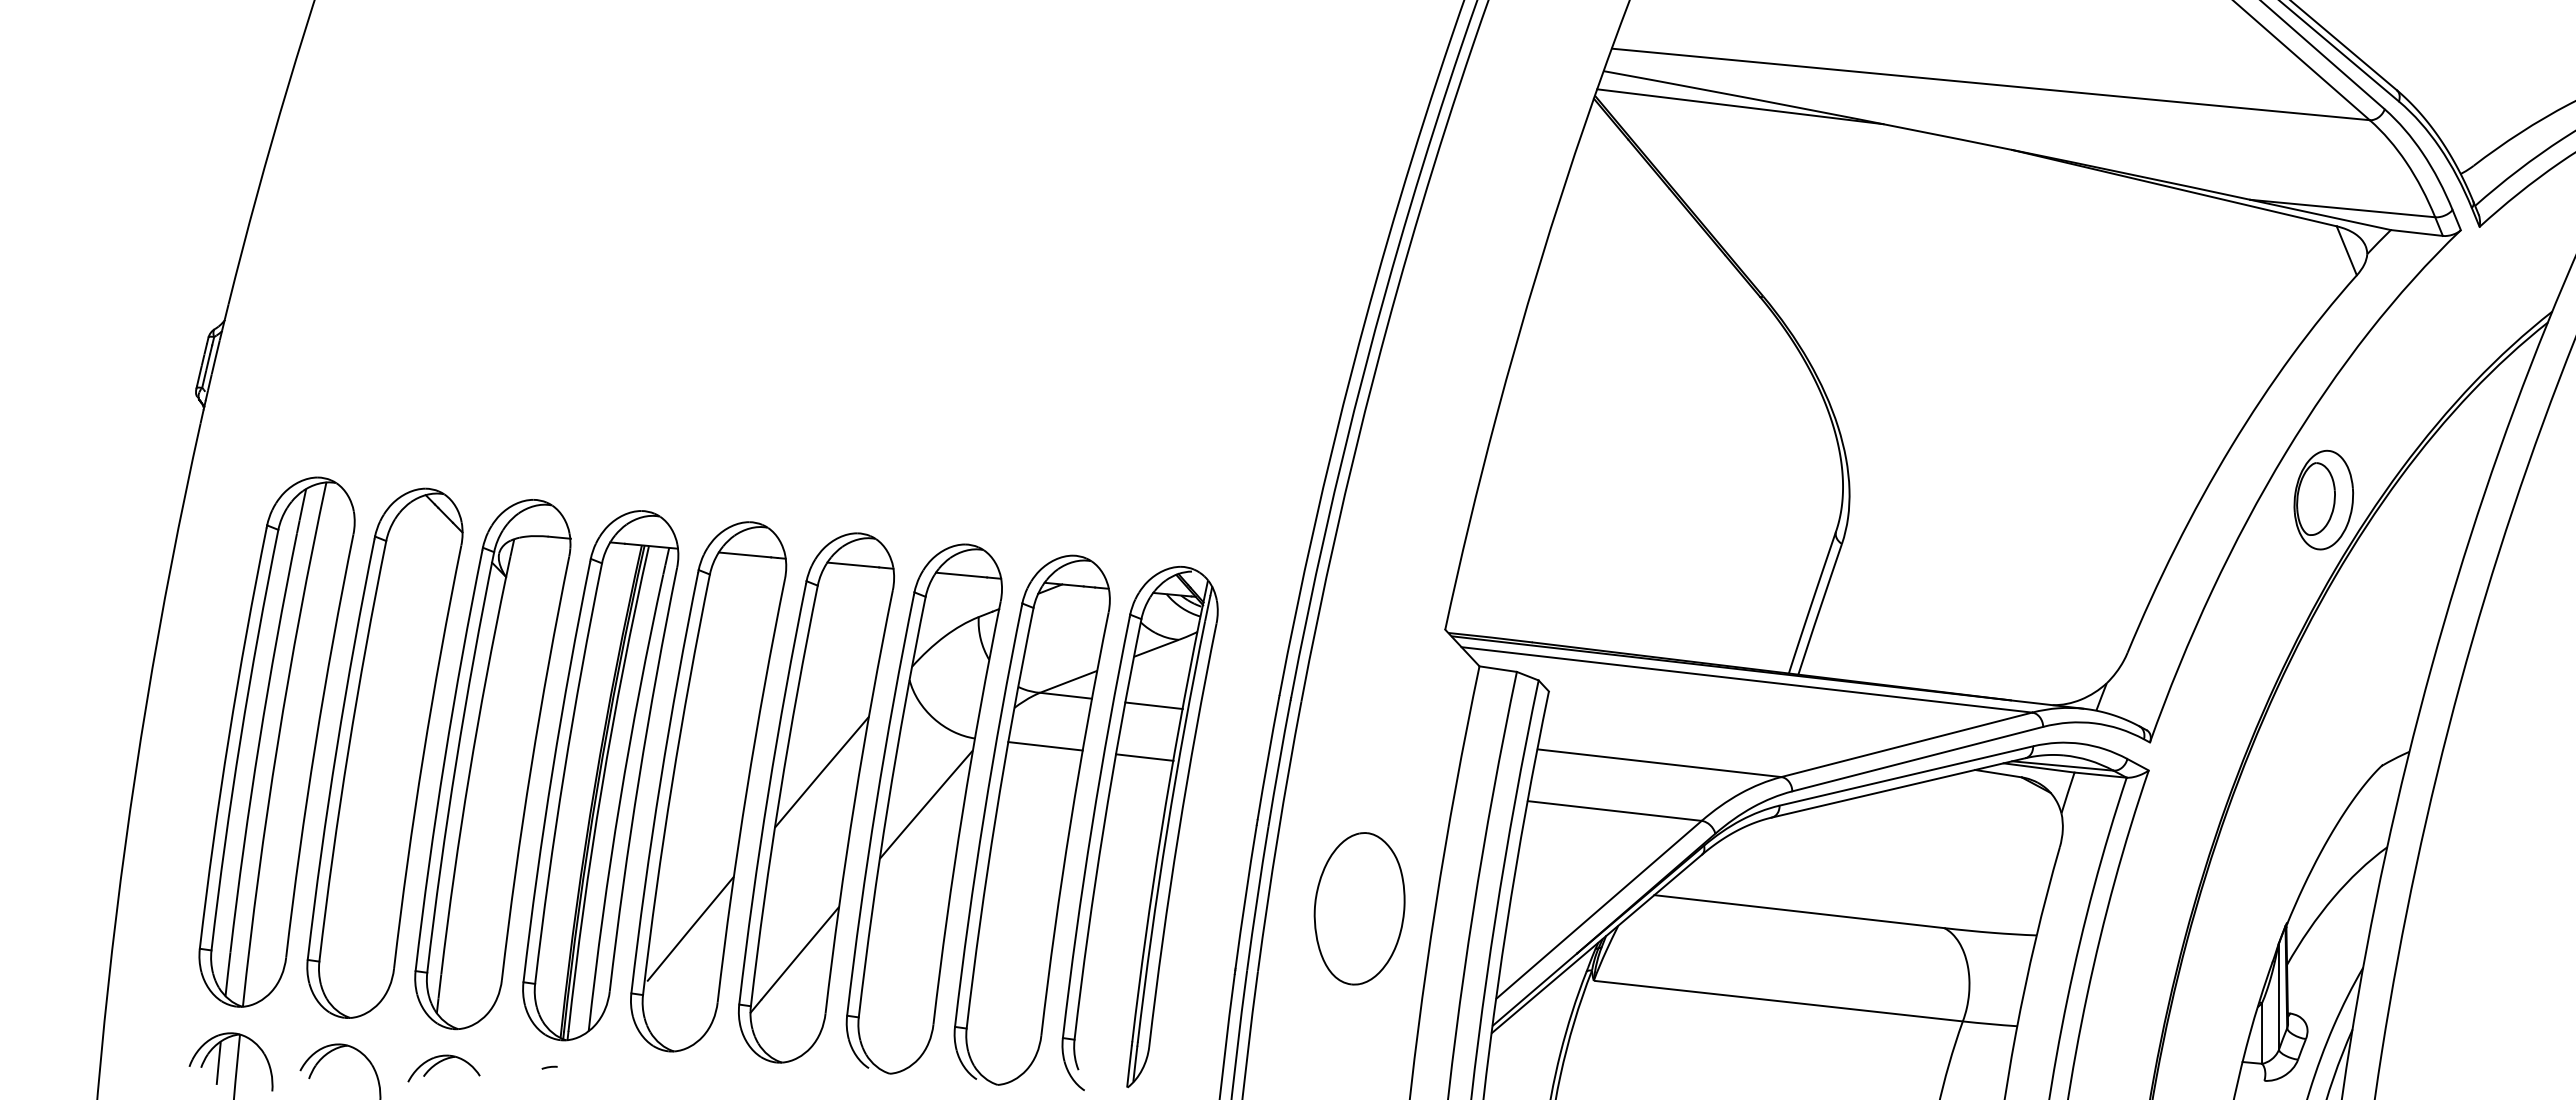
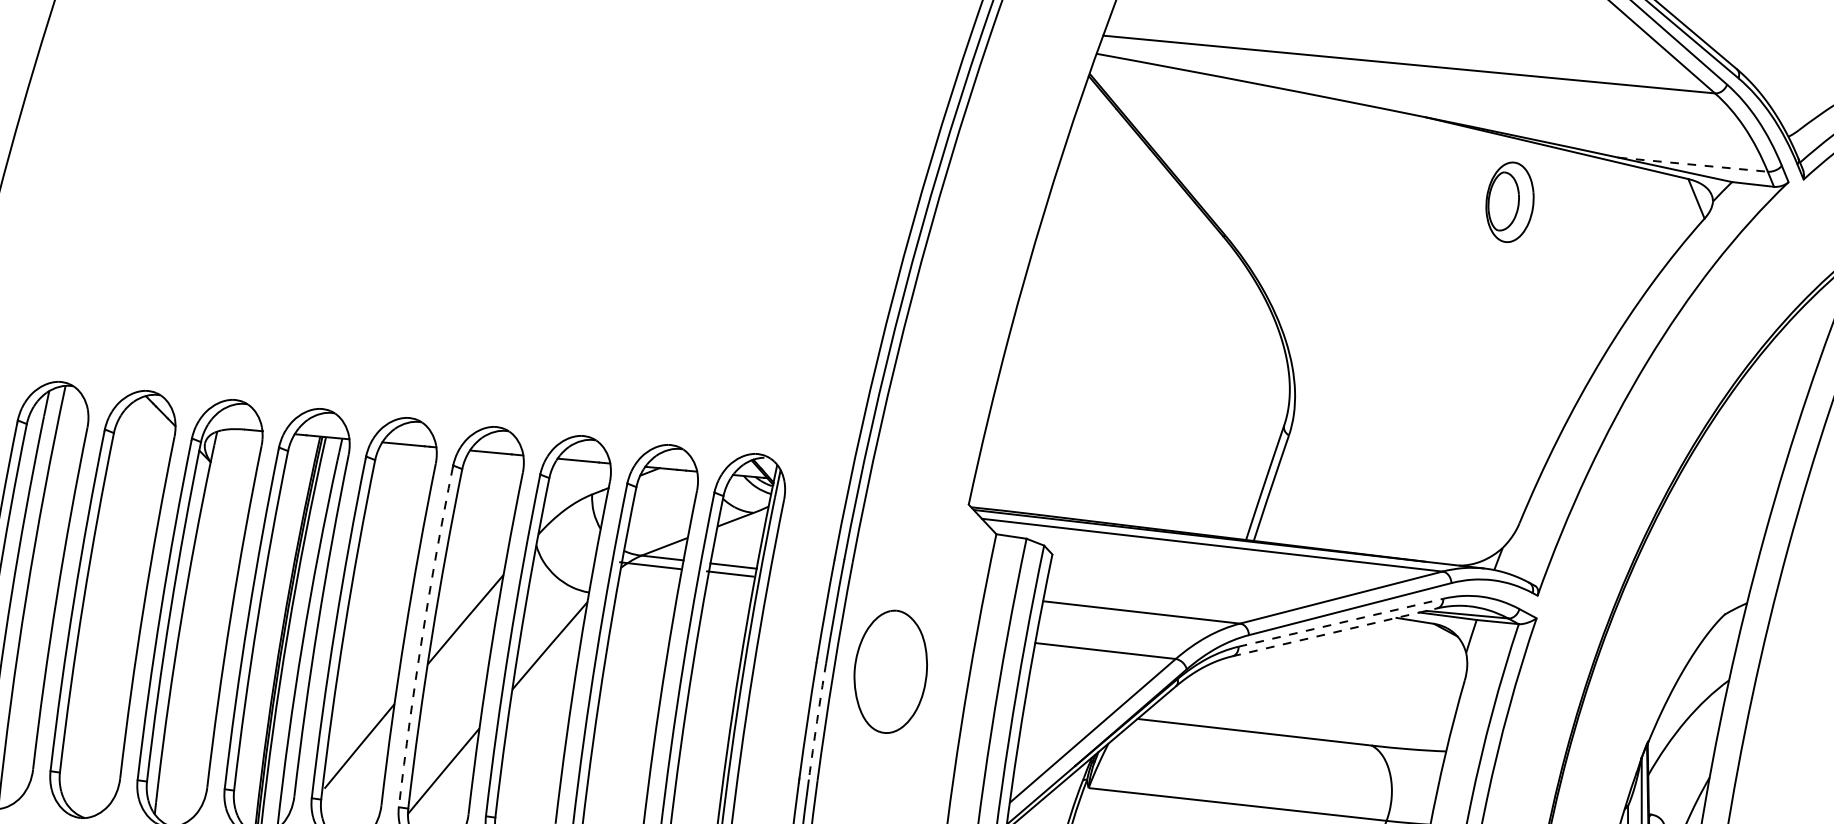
line: (1740, 106) -> (1207, 82), removed
line: (2342, 208) -> (1693, 164), solid -> dashed
part: (2323, 499) -> (1509, 201), moved
line: (1045, 746) -> (650, 565), moved
line: (1144, 757) -> (730, 573), moved
line: (1906, 775) -> (1341, 622), solid -> dashed
line: (1899, 787) -> (1335, 632), solid -> dashed
arc: (768, 793) -> (422, 636), solid -> dashed
arc: (1257, 898) -> (817, 721), solid -> dashed
part: (1359, 908) -> (890, 671), moved

